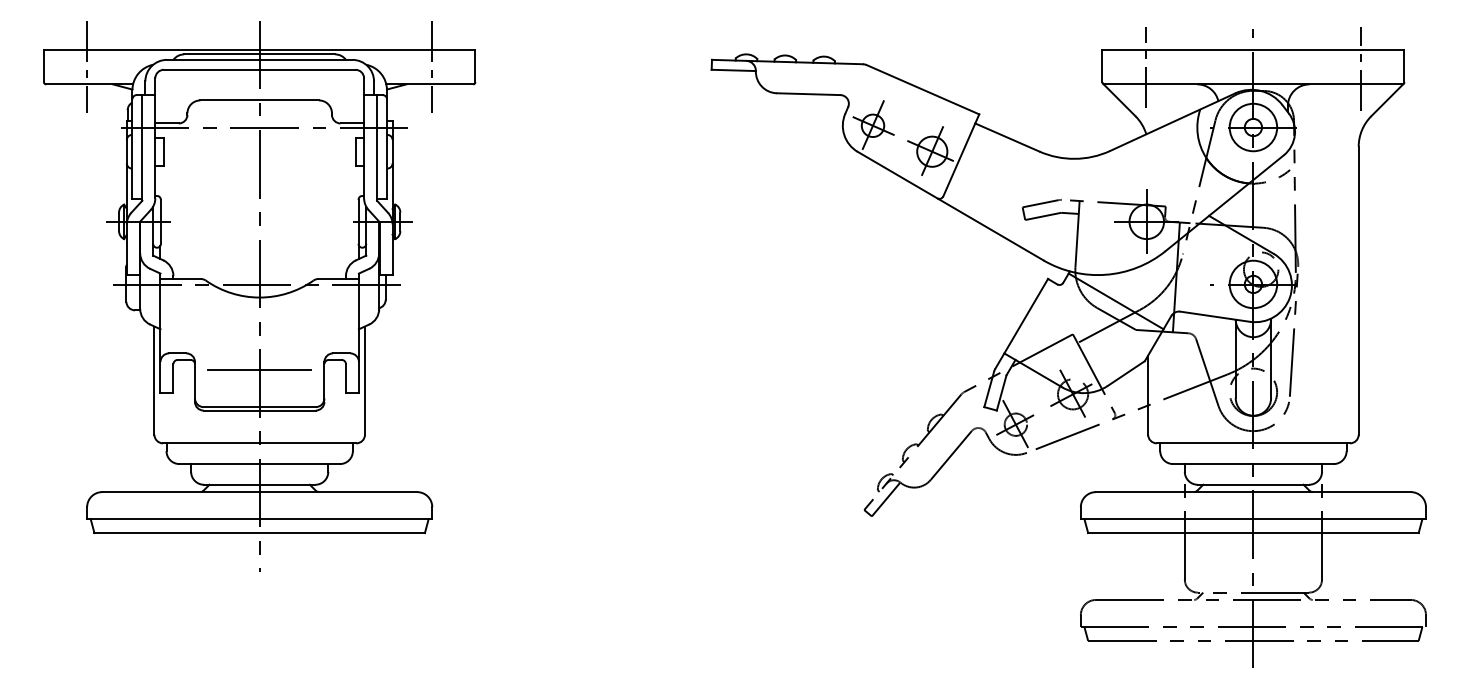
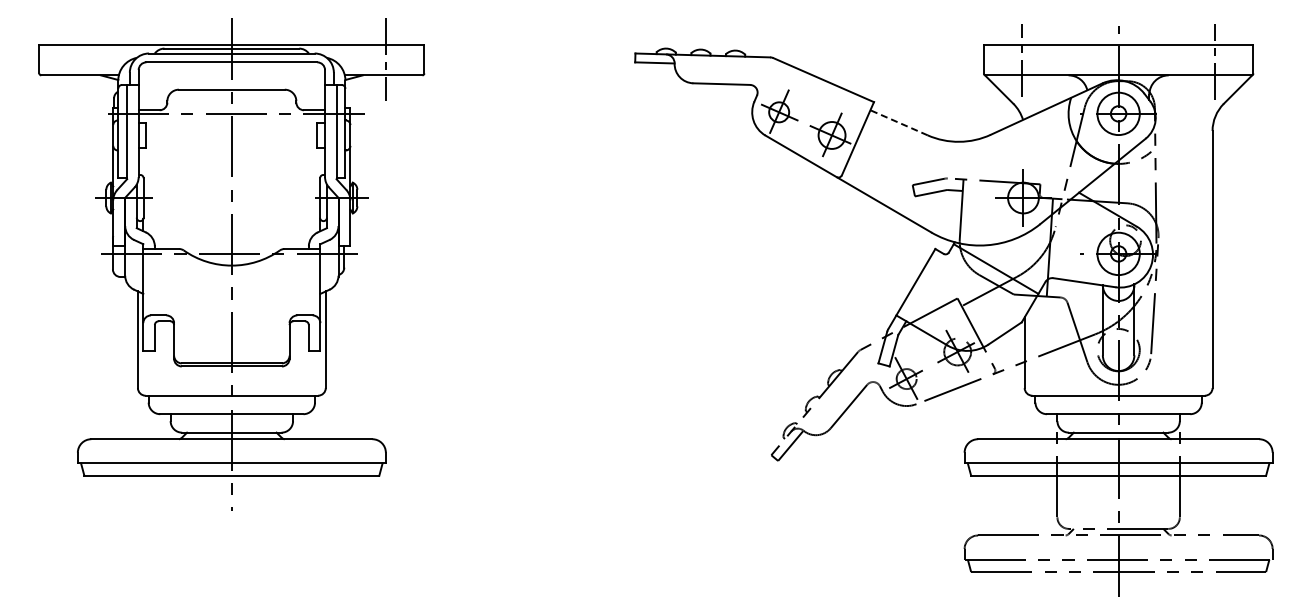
line: (86, 66) -> (77, 59), removed
line: (1006, 137) -> (898, 122), solid -> dashed
line: (259, 370) -> (231, 330), removed

